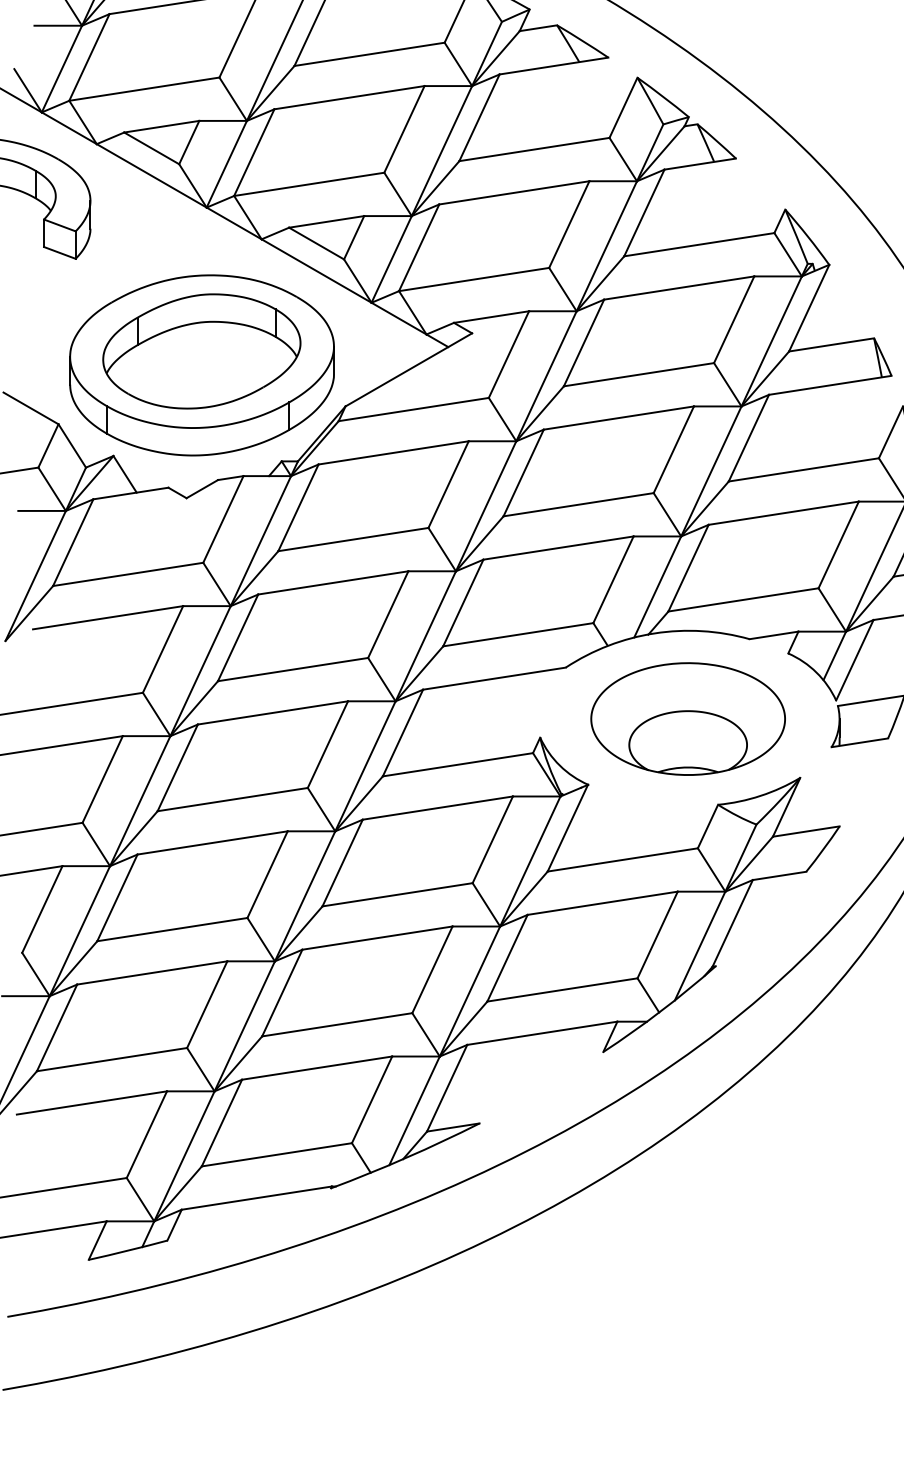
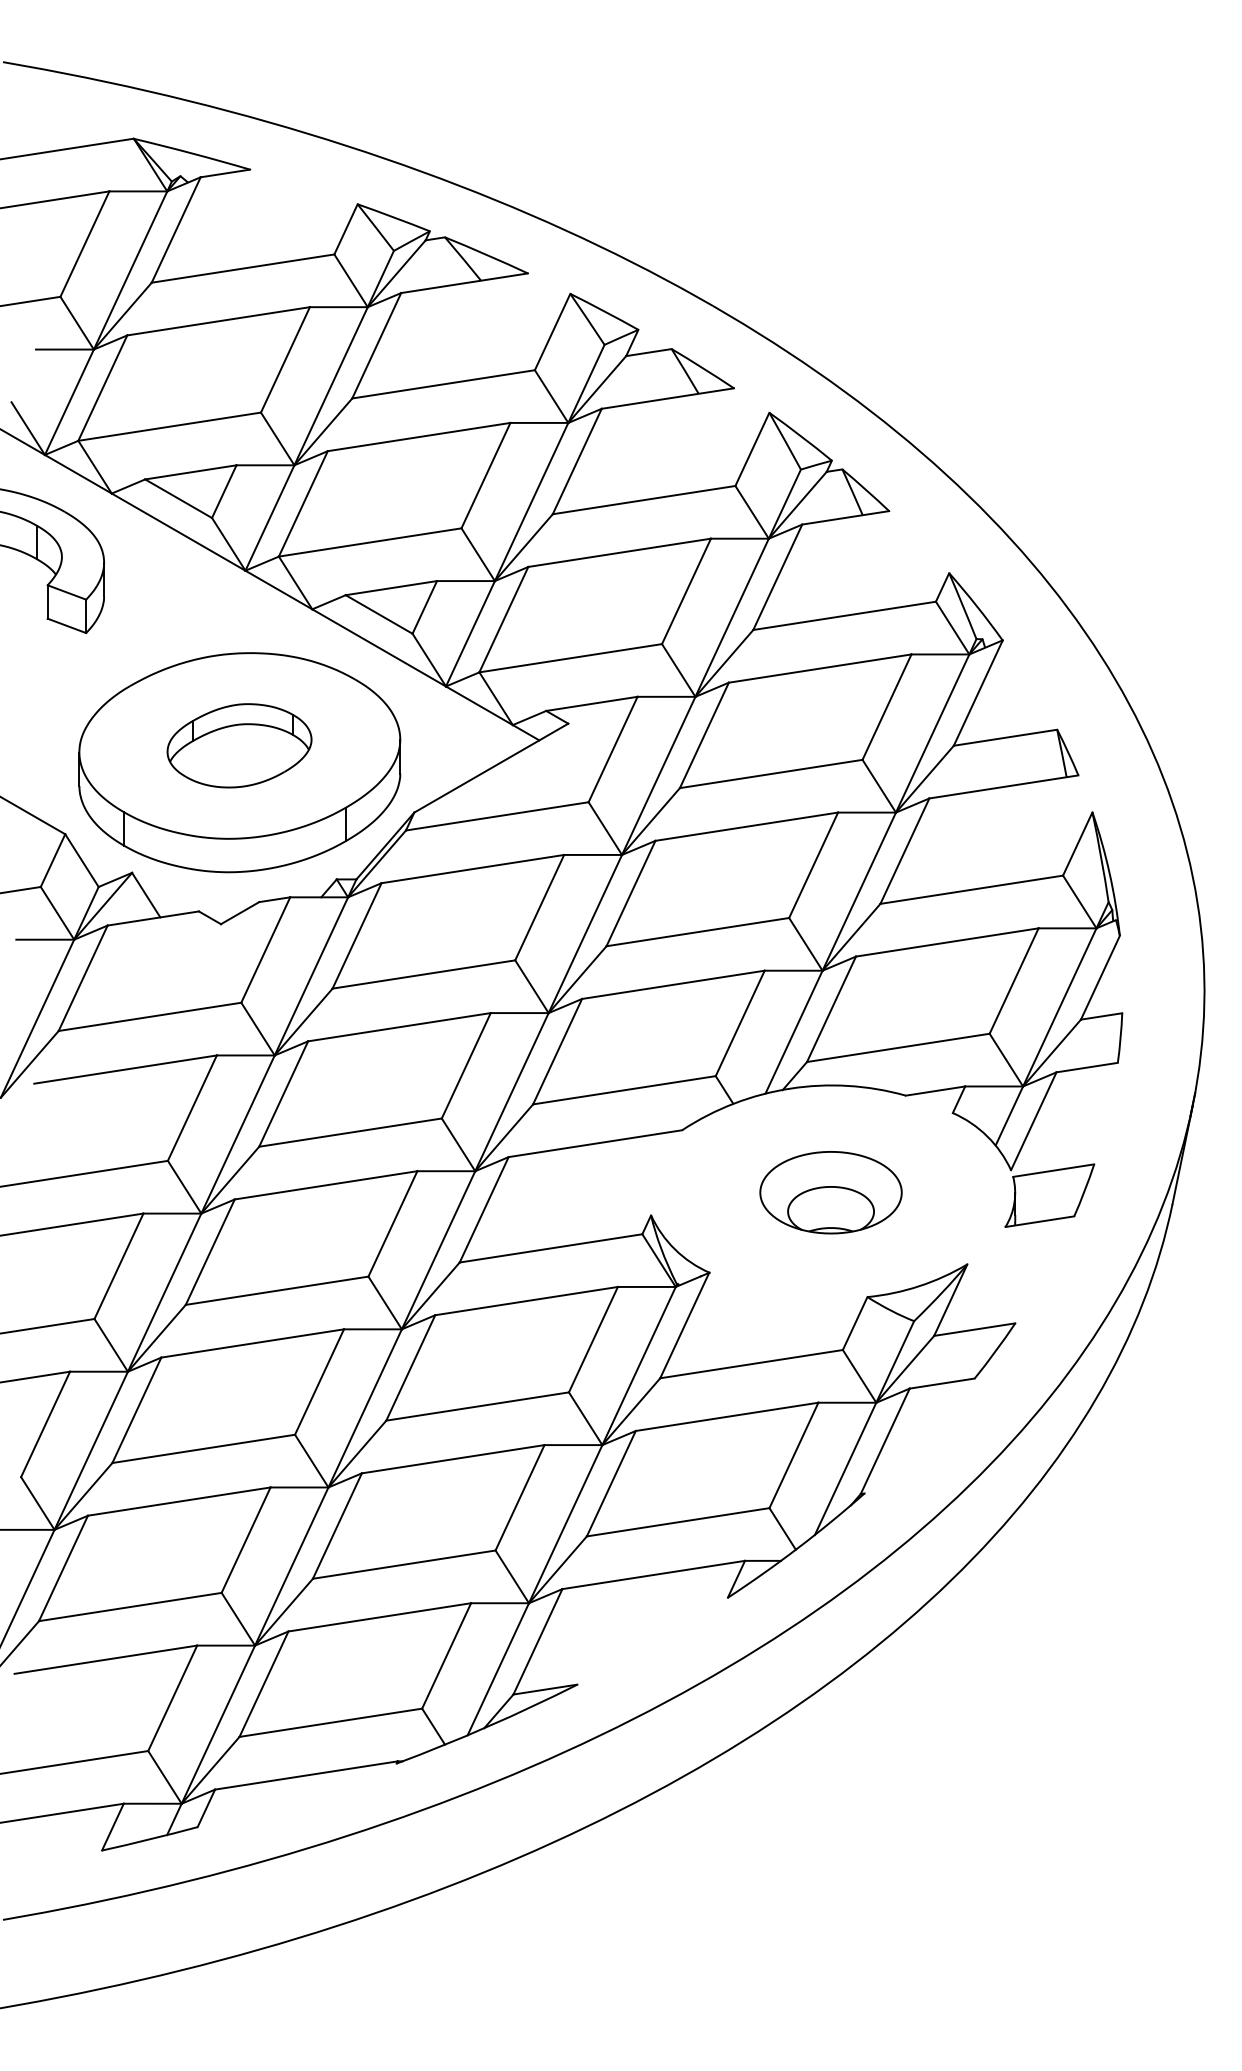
part: (201, 351) -> (239, 745), size x0.6
part: (687, 718) -> (830, 1192), size x0.6

